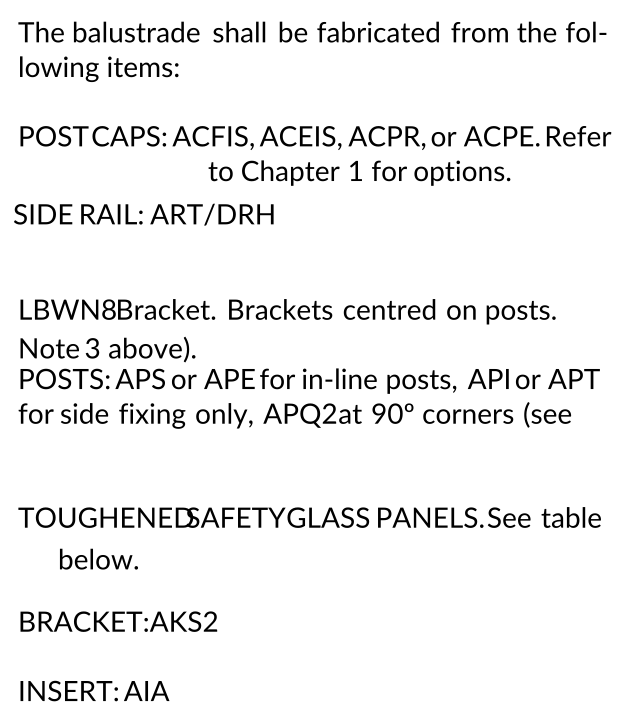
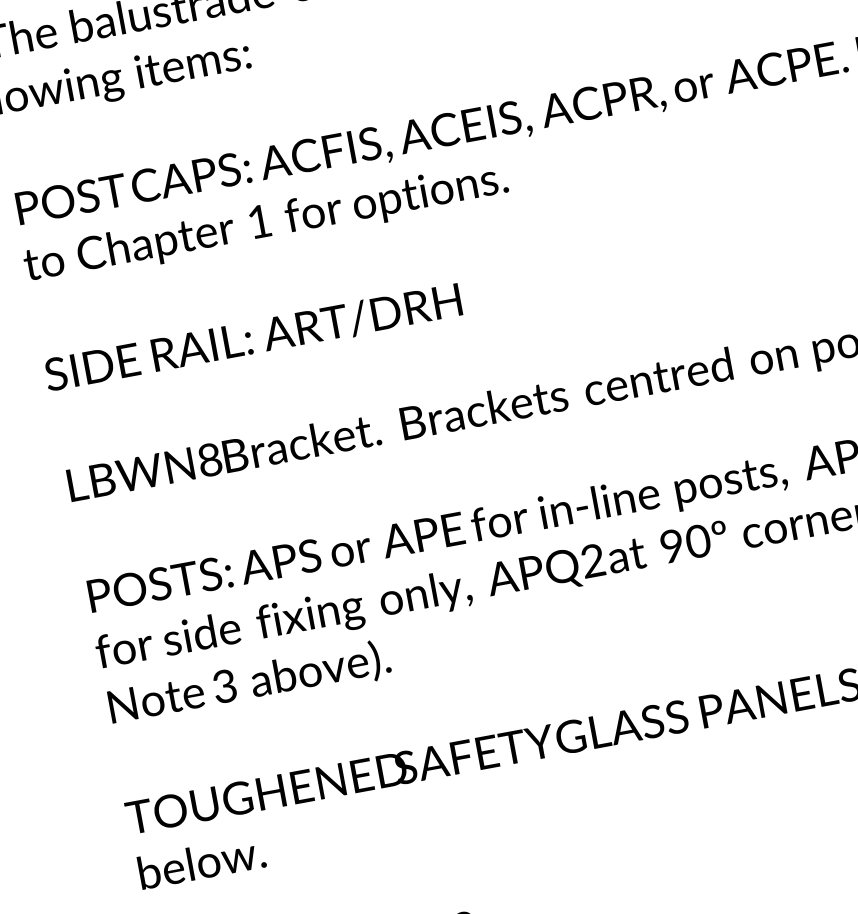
text: (359, 172) -> (266, 222), moved
text: (143, 214) -> (252, 337), moved
text: (107, 349) -> (249, 683), moved
text: (98, 558) -> (200, 861), moved

